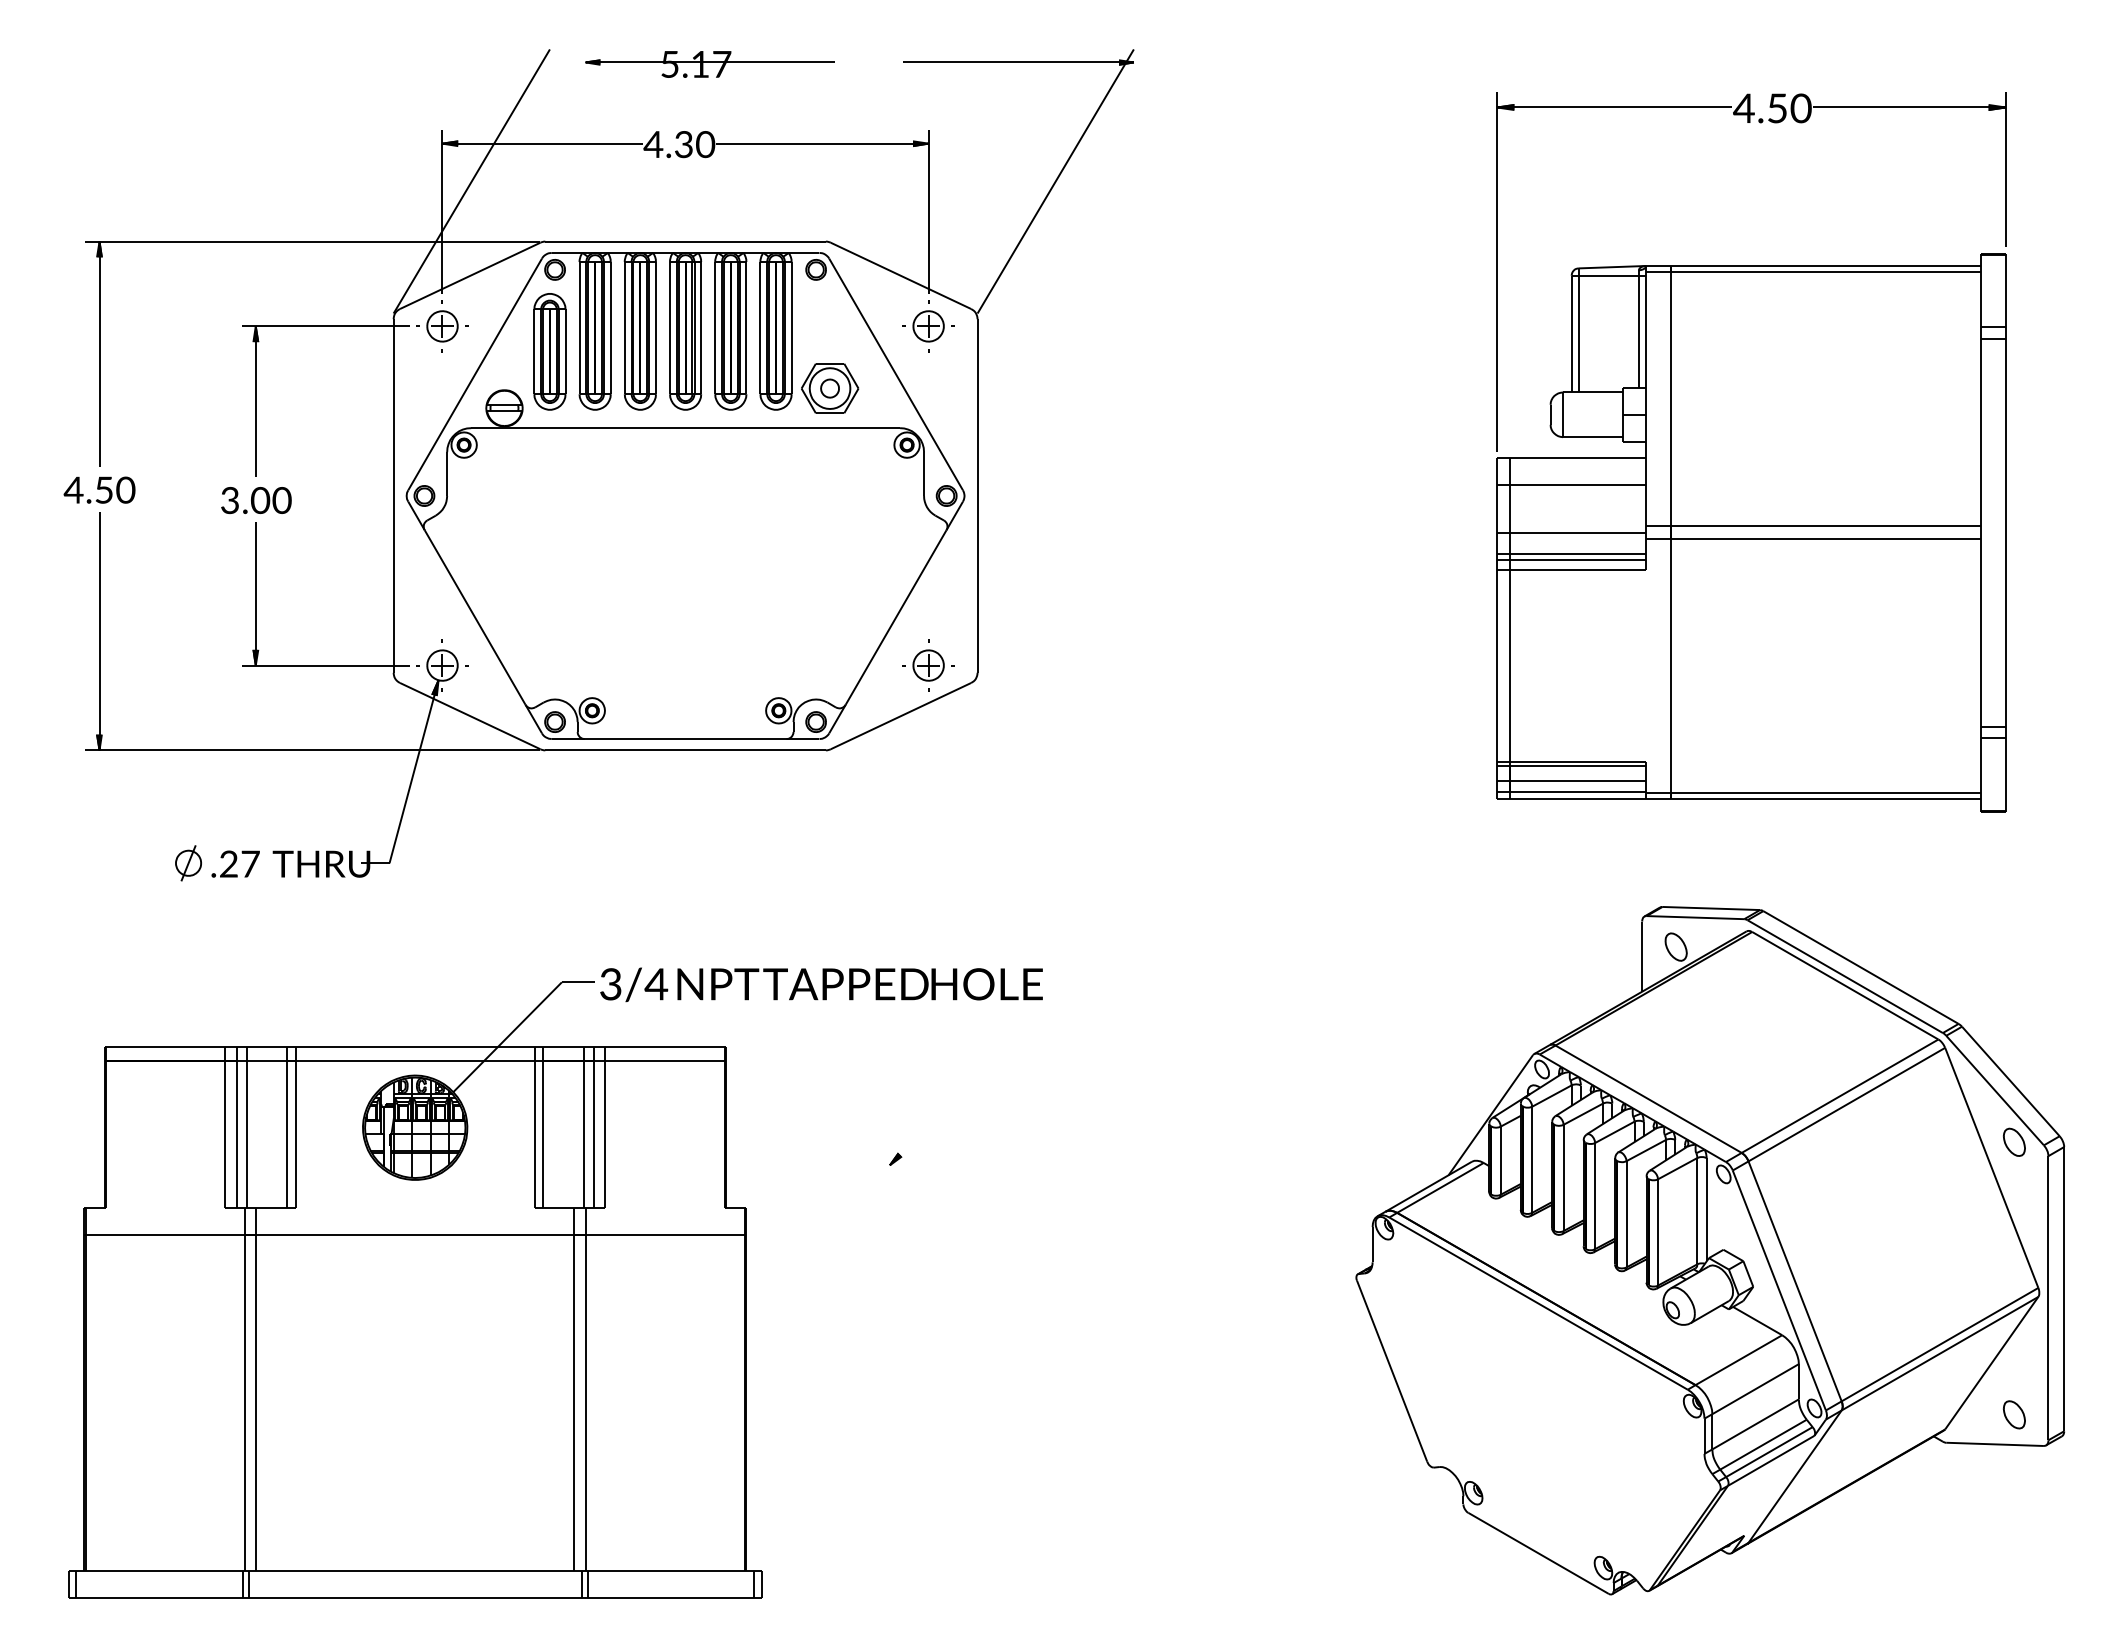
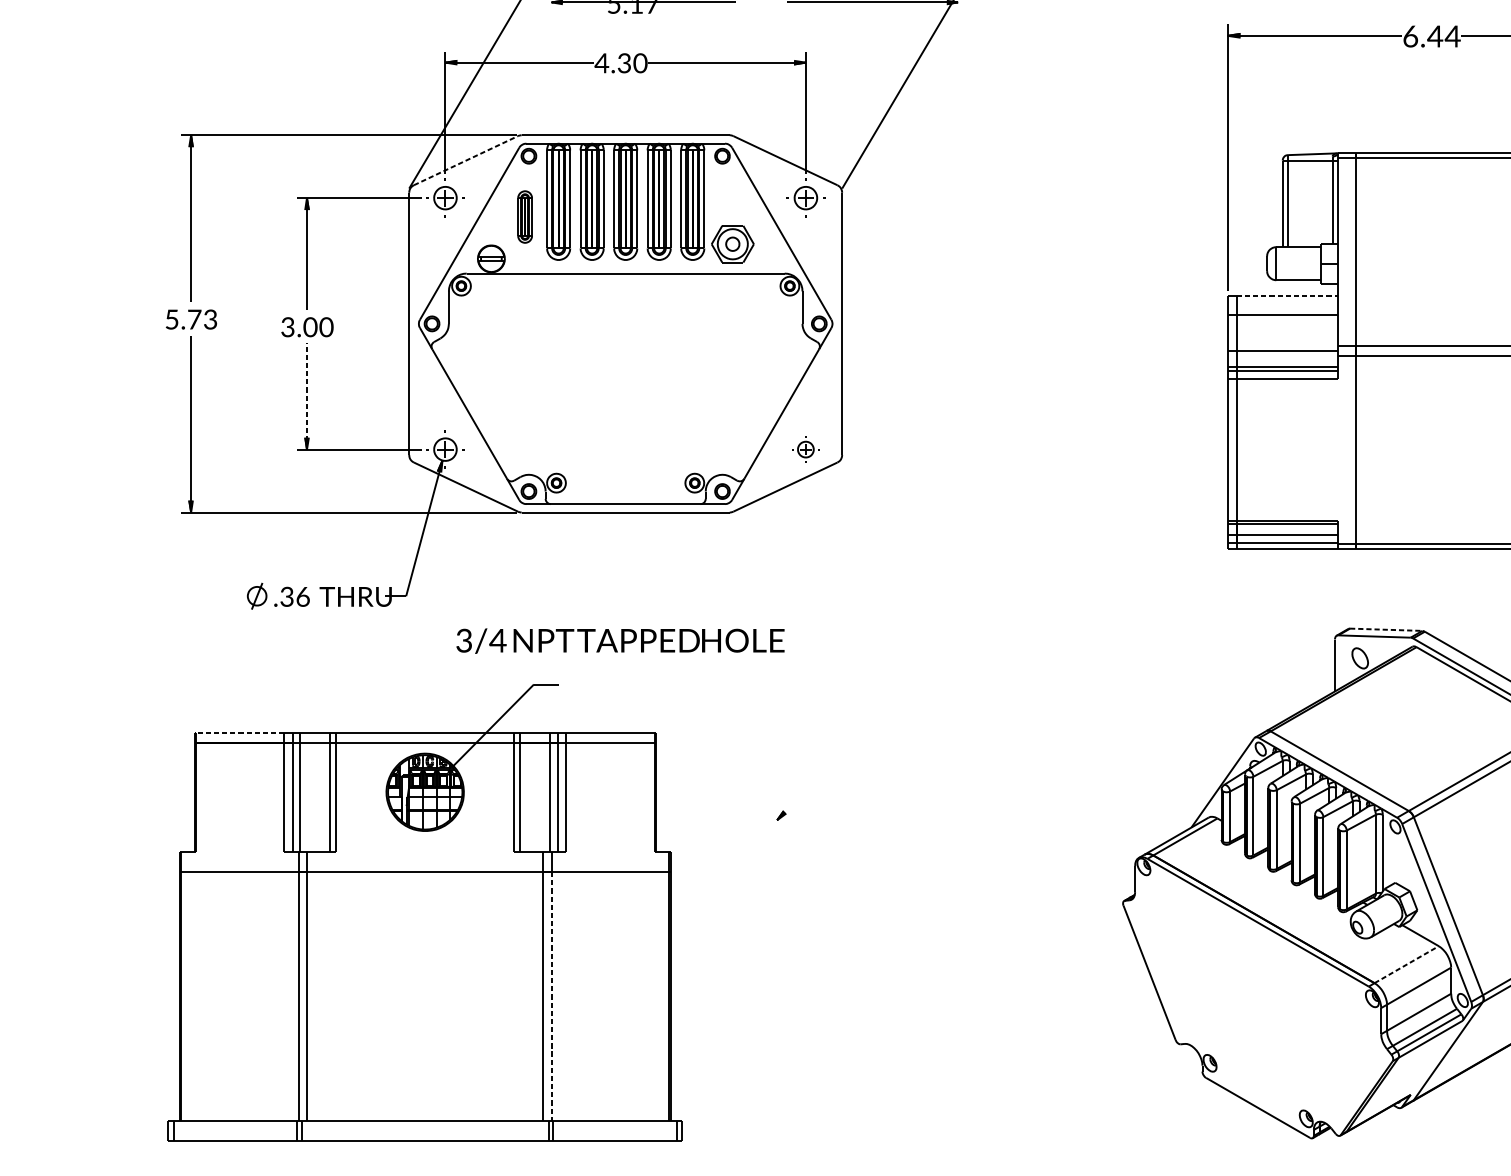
text: (1772, 108) -> (1431, 36), 4.50 -> 6.44
line: (470, 275) -> (466, 160), solid -> dashed
part: (549, 351) -> (524, 216), size x0.6
line: (1578, 458) -> (1287, 296), solid -> dashed
text: (99, 489) -> (191, 319), 4.50 -> 5.73
line: (255, 593) -> (306, 396), solid -> dashed
part: (928, 665) -> (805, 449), size x0.7
text: (239, 863) -> (294, 596), .27 -> .36
line: (1711, 908) -> (1386, 629), solid -> dashed
text: (821, 984) -> (620, 640), moved
line: (165, 1047) -> (240, 732), solid -> dashed
line: (1739, 1359) -> (1407, 964), solid -> dashed
line: (585, 1402) -> (551, 996), solid -> dashed

